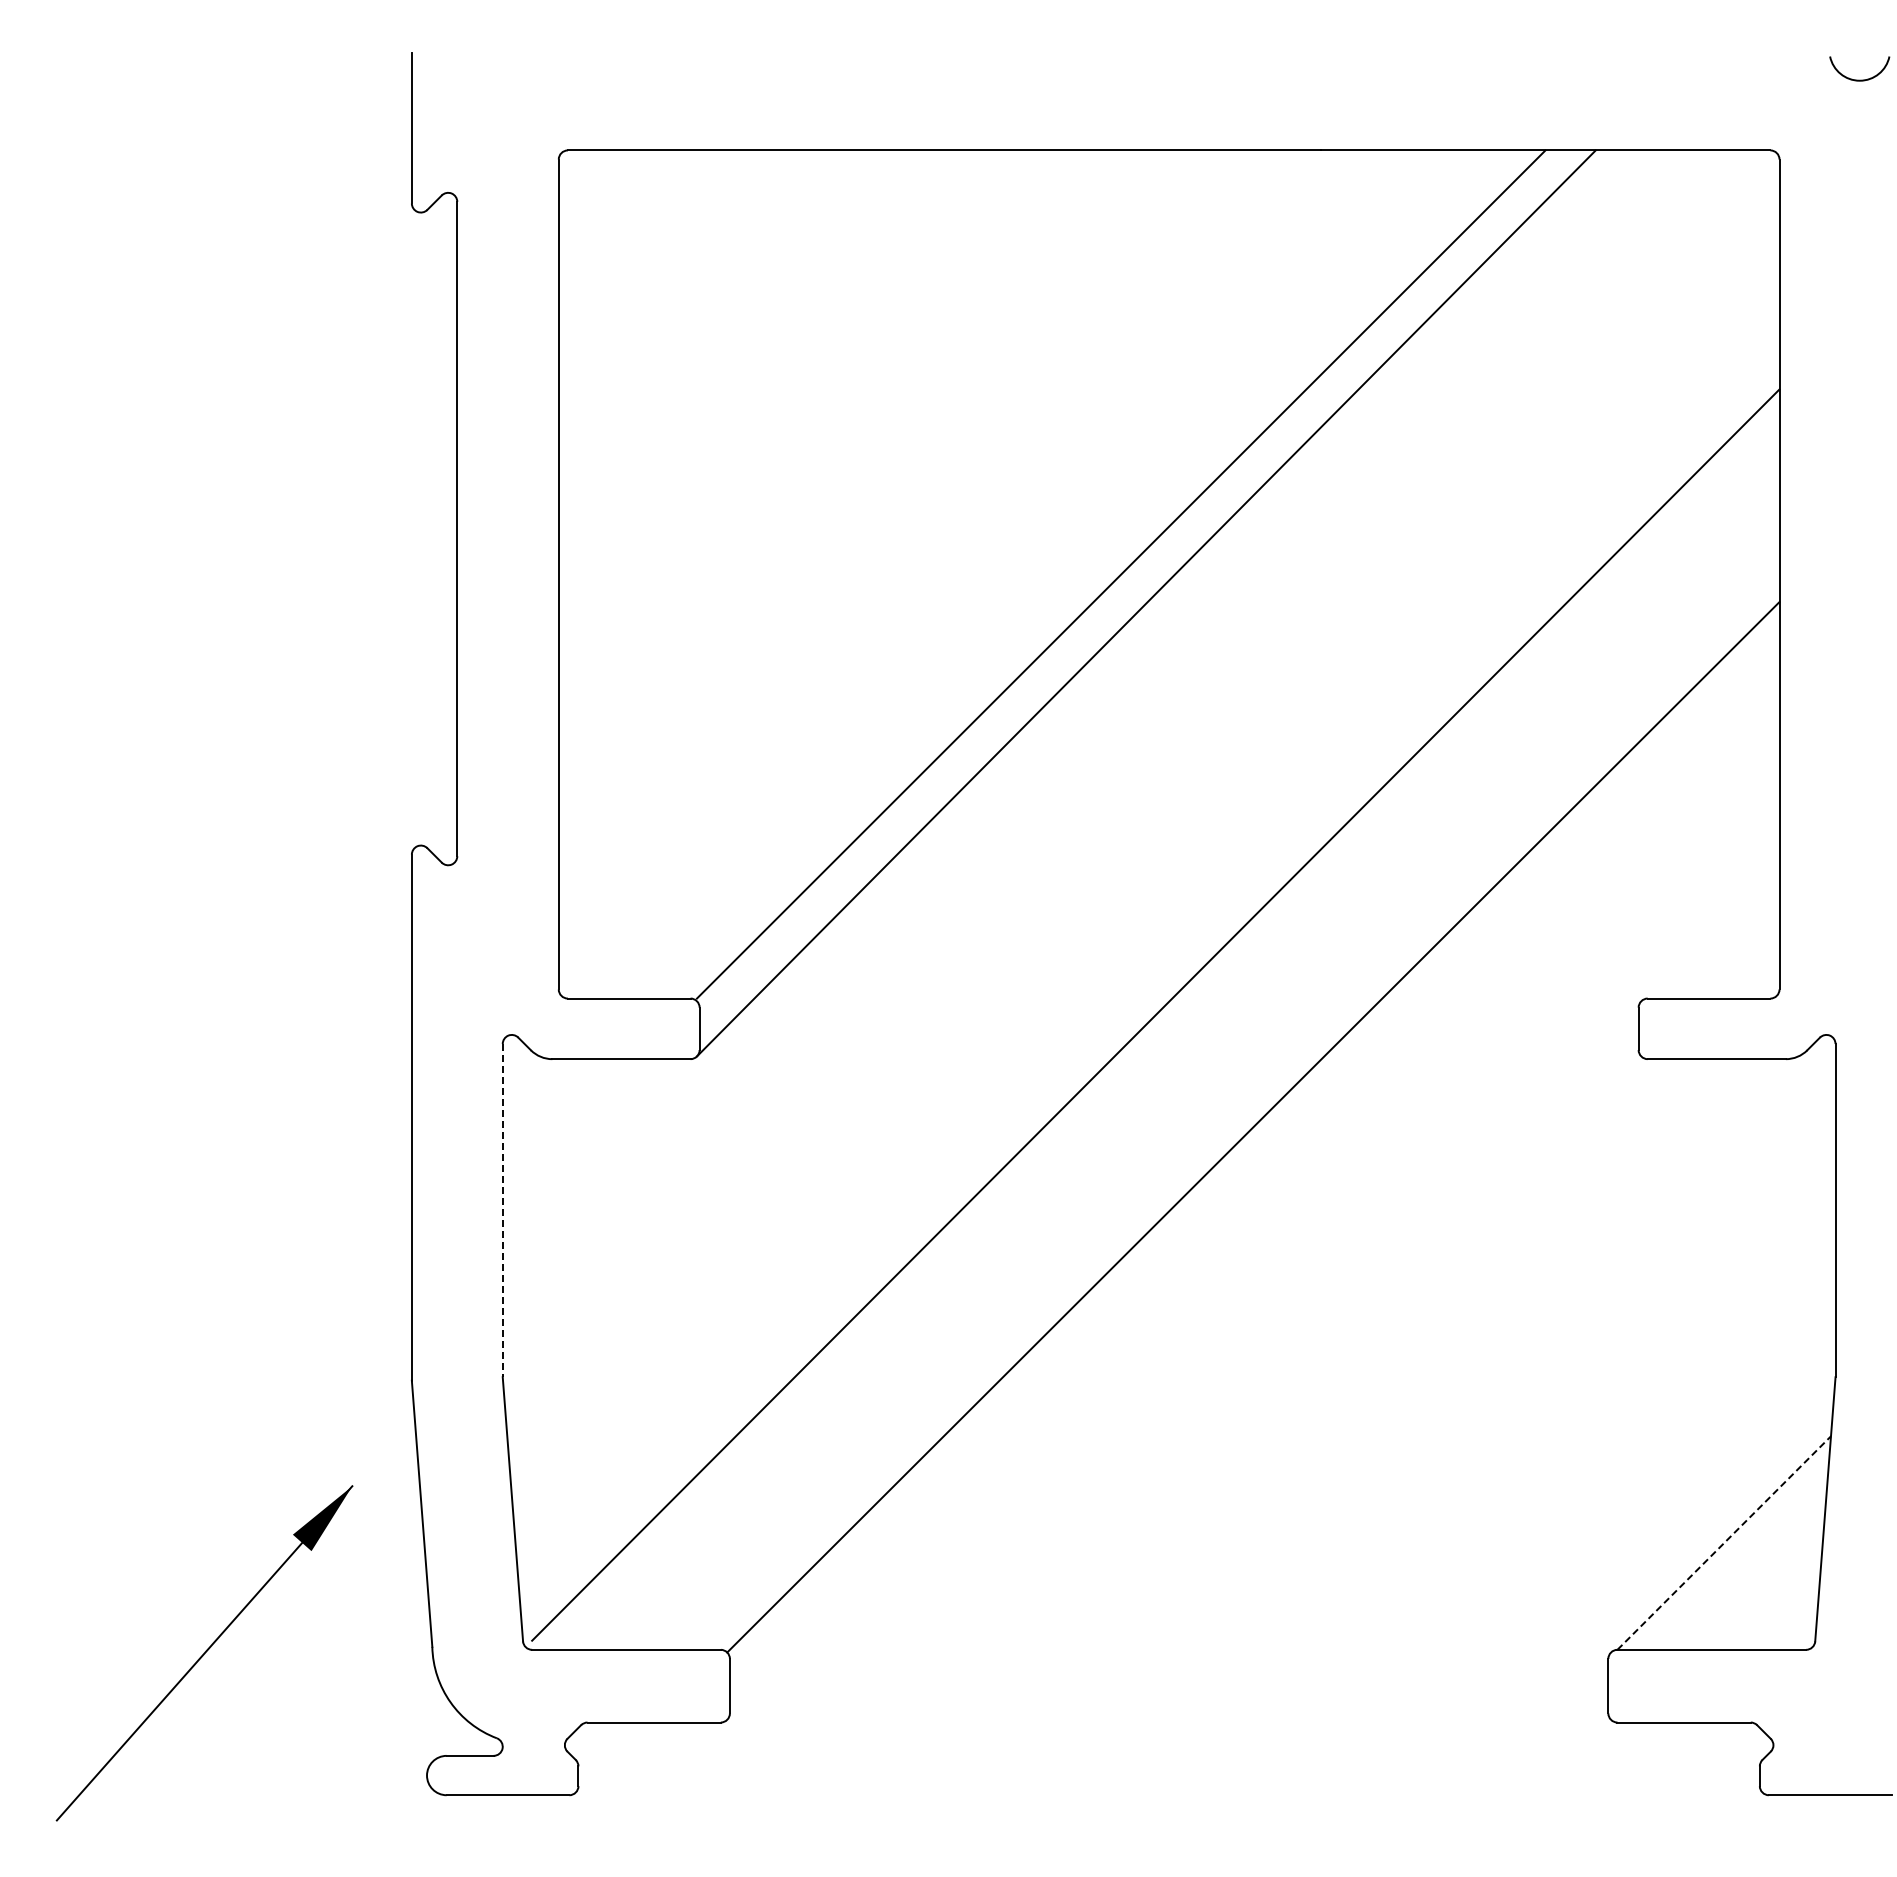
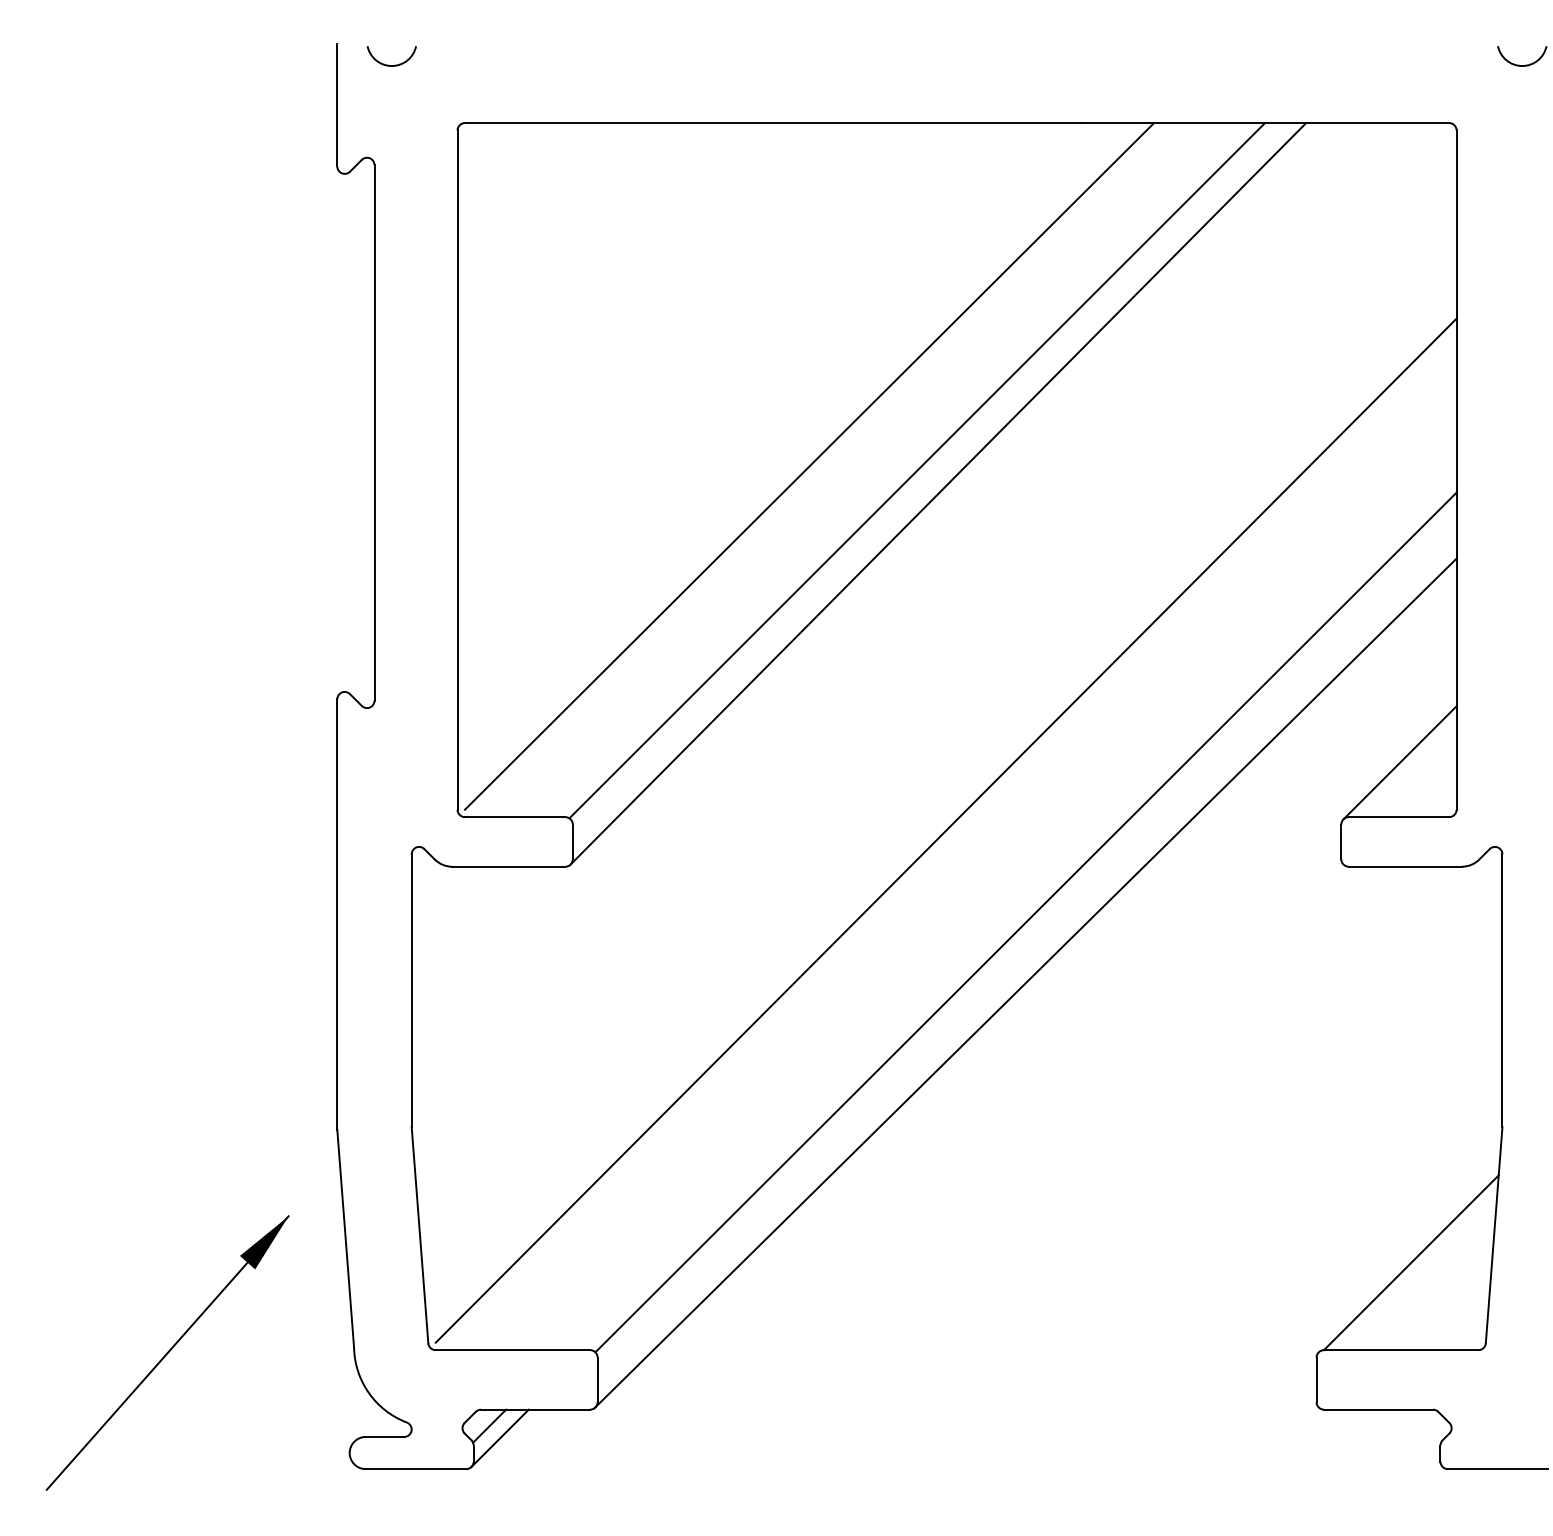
arc: (478, 79) -> (391, 64), added
line: (988, 569) -> (809, 466), added
line: (1710, 932) -> (1400, 763), added
line: (1252, 1201) -> (1025, 983), added
line: (502, 1210) -> (411, 990), dashed -> solid
line: (1724, 1543) -> (1411, 1263), dashed -> solid
line: (597, 1742) -> (489, 1425), added
line: (610, 1757) -> (499, 1438), added

